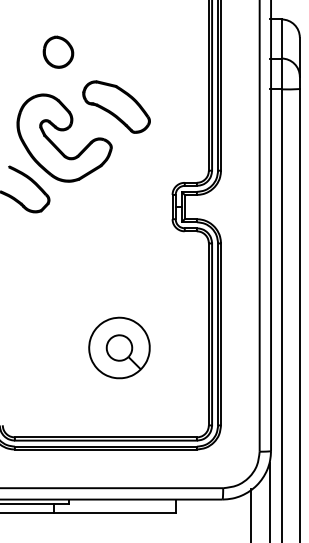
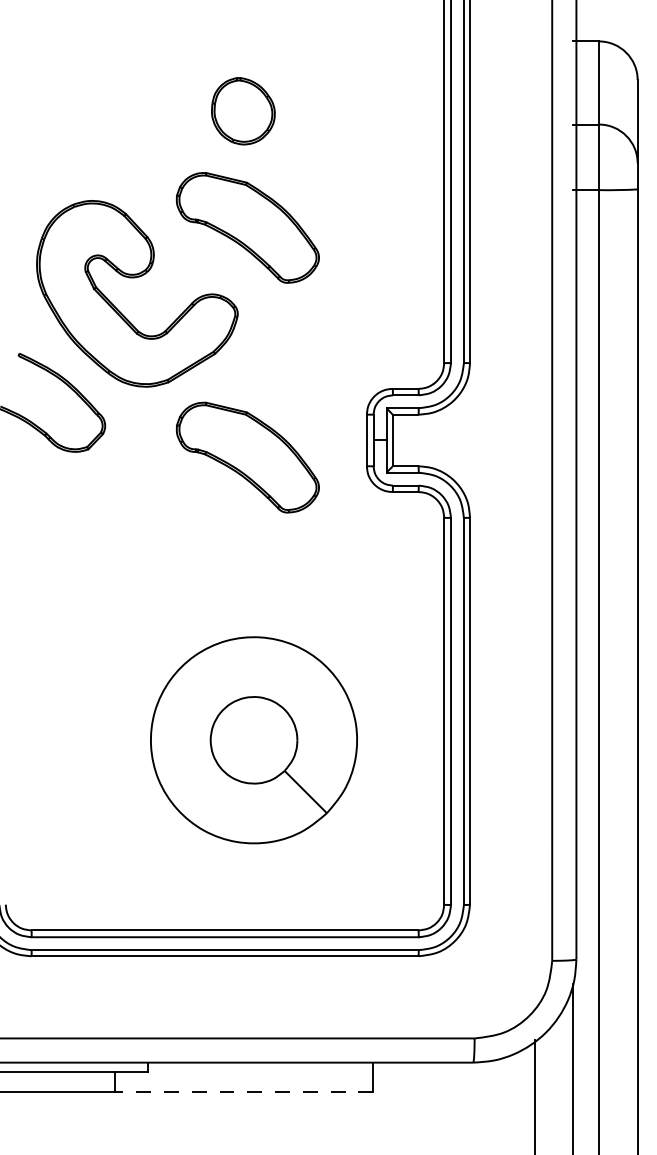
part: (58, 51) -> (243, 109), moved
part: (116, 214) -> (247, 456), added
part: (119, 347) -> (254, 739), size x1.6
line: (114, 513) -> (243, 1092), solid -> dashed

